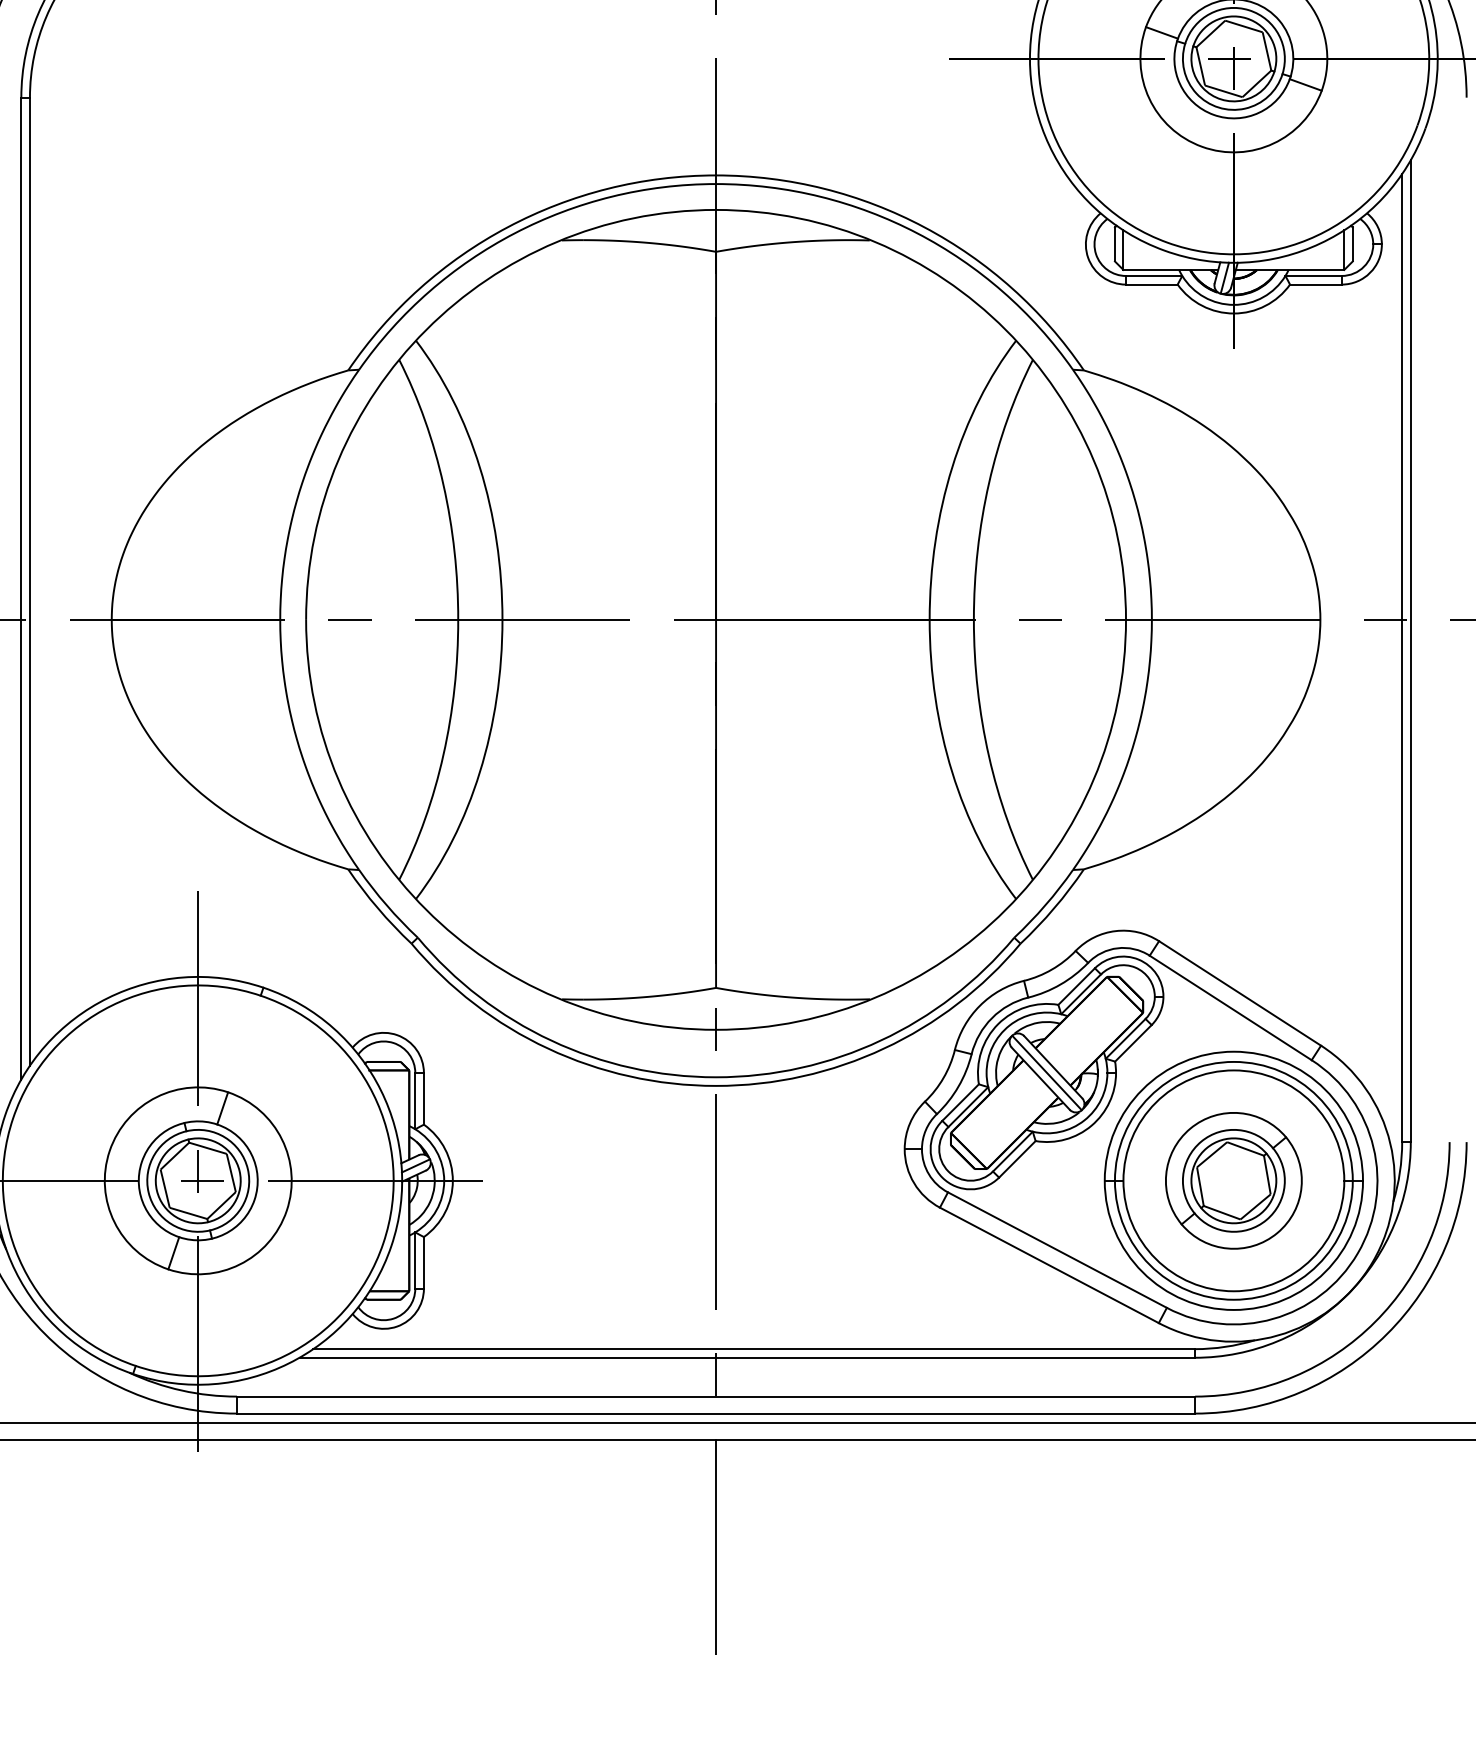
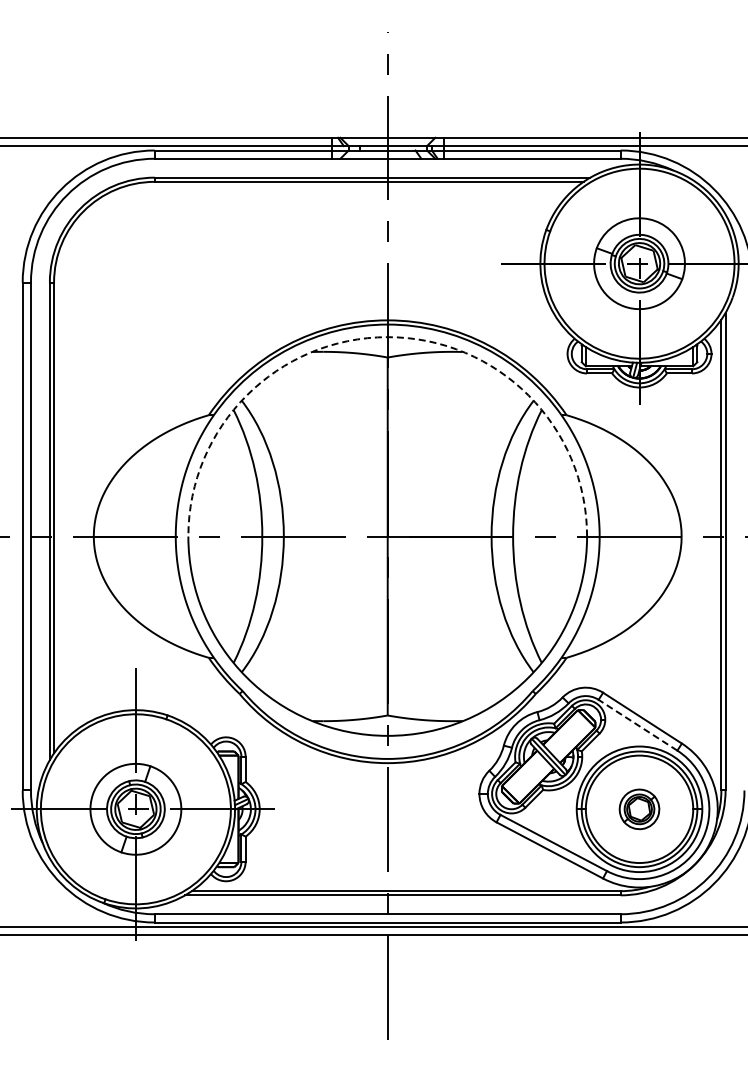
arc: (715, 210) -> (387, 337), solid -> dashed
line: (1229, 1008) -> (637, 725), solid -> dashed
part: (1233, 1181) -> (639, 809), size x0.6

